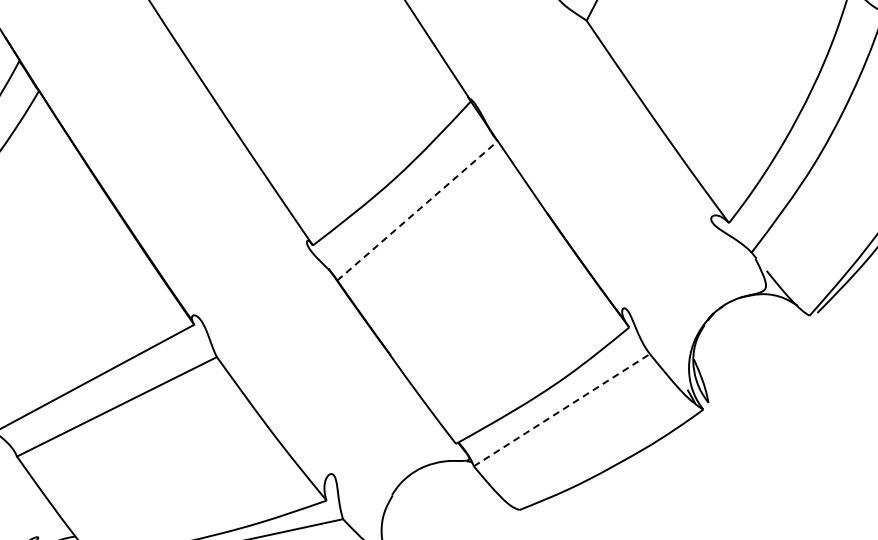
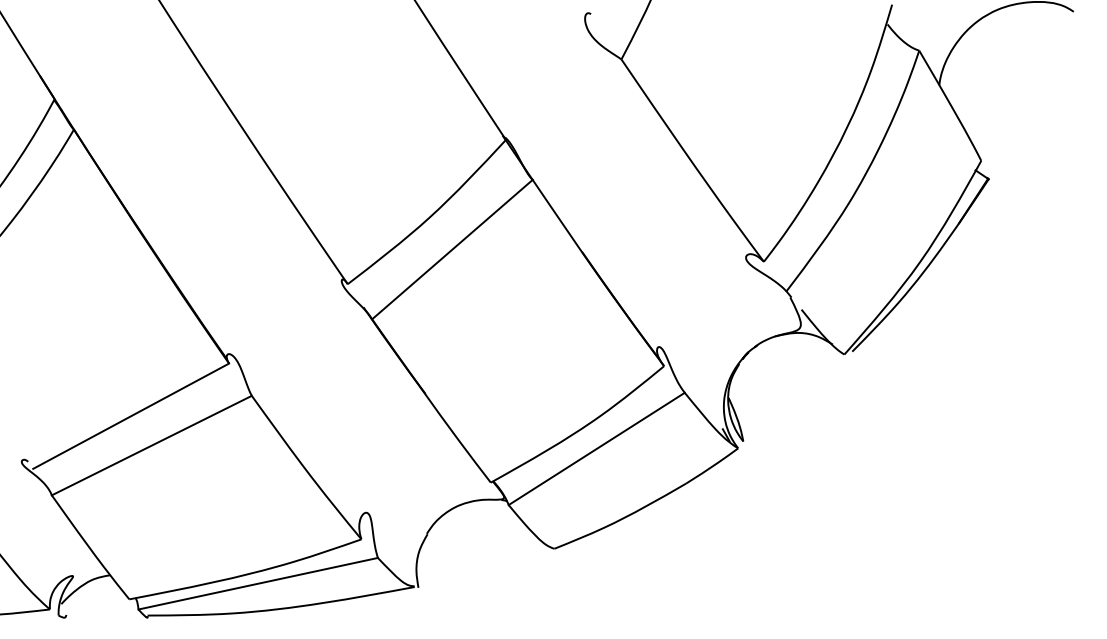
line: (417, 210) -> (452, 249), dashed -> solid
line: (562, 409) -> (597, 448), dashed -> solid

